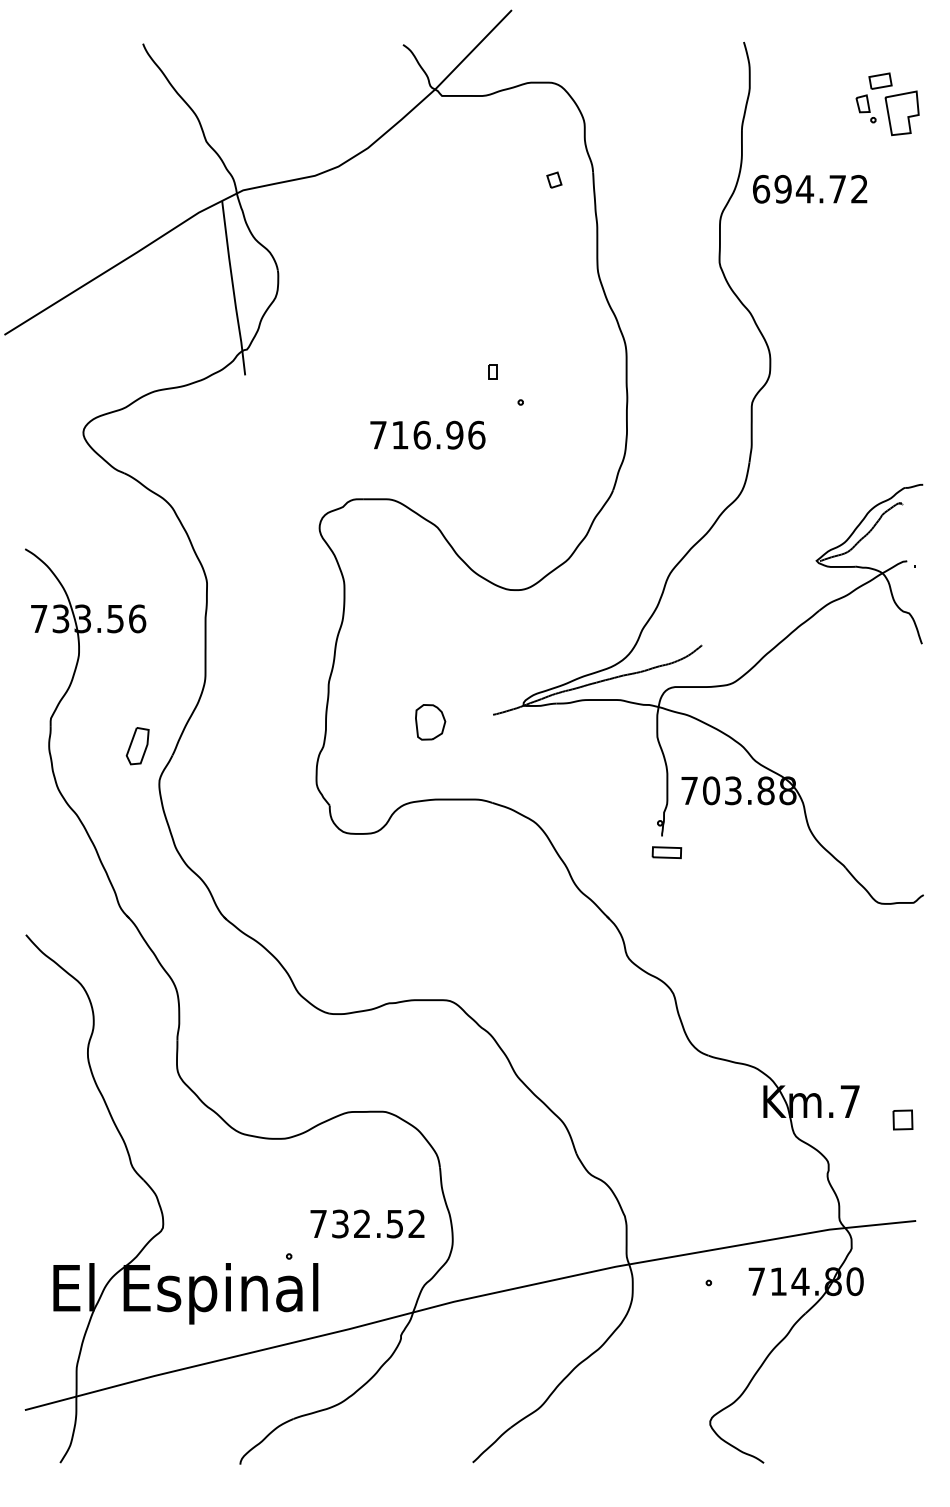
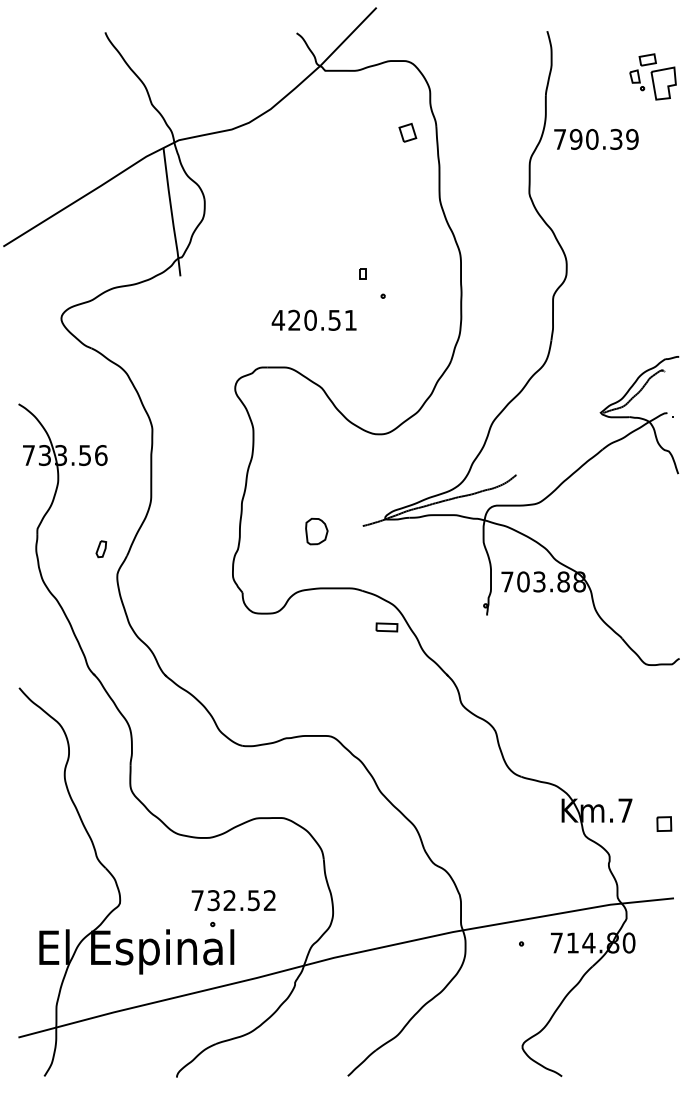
part: (554, 179) -> (407, 132), size x1.6
text: (810, 188) -> (596, 138), 694.72 -> 790.39
text: (427, 434) -> (314, 319), 716.96 -> 420.51
part: (137, 746) -> (101, 549), size x0.6
part: (666, 852) -> (386, 627), moved
text: (367, 1223) -> (233, 900), moved

